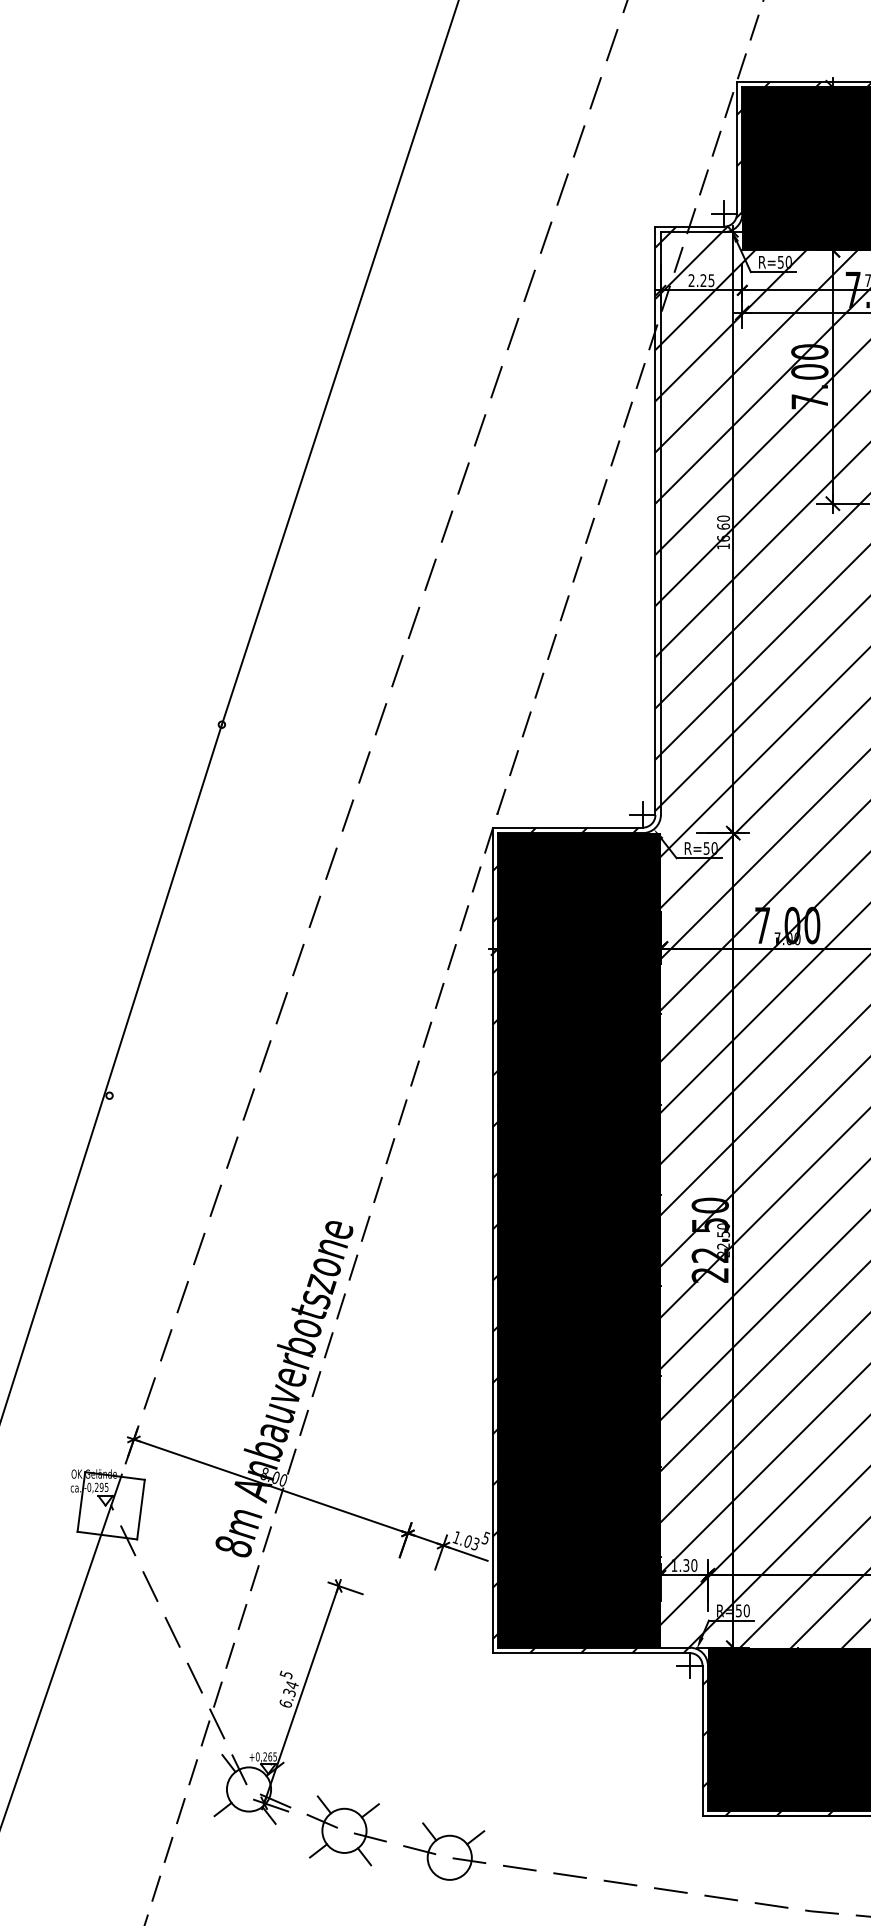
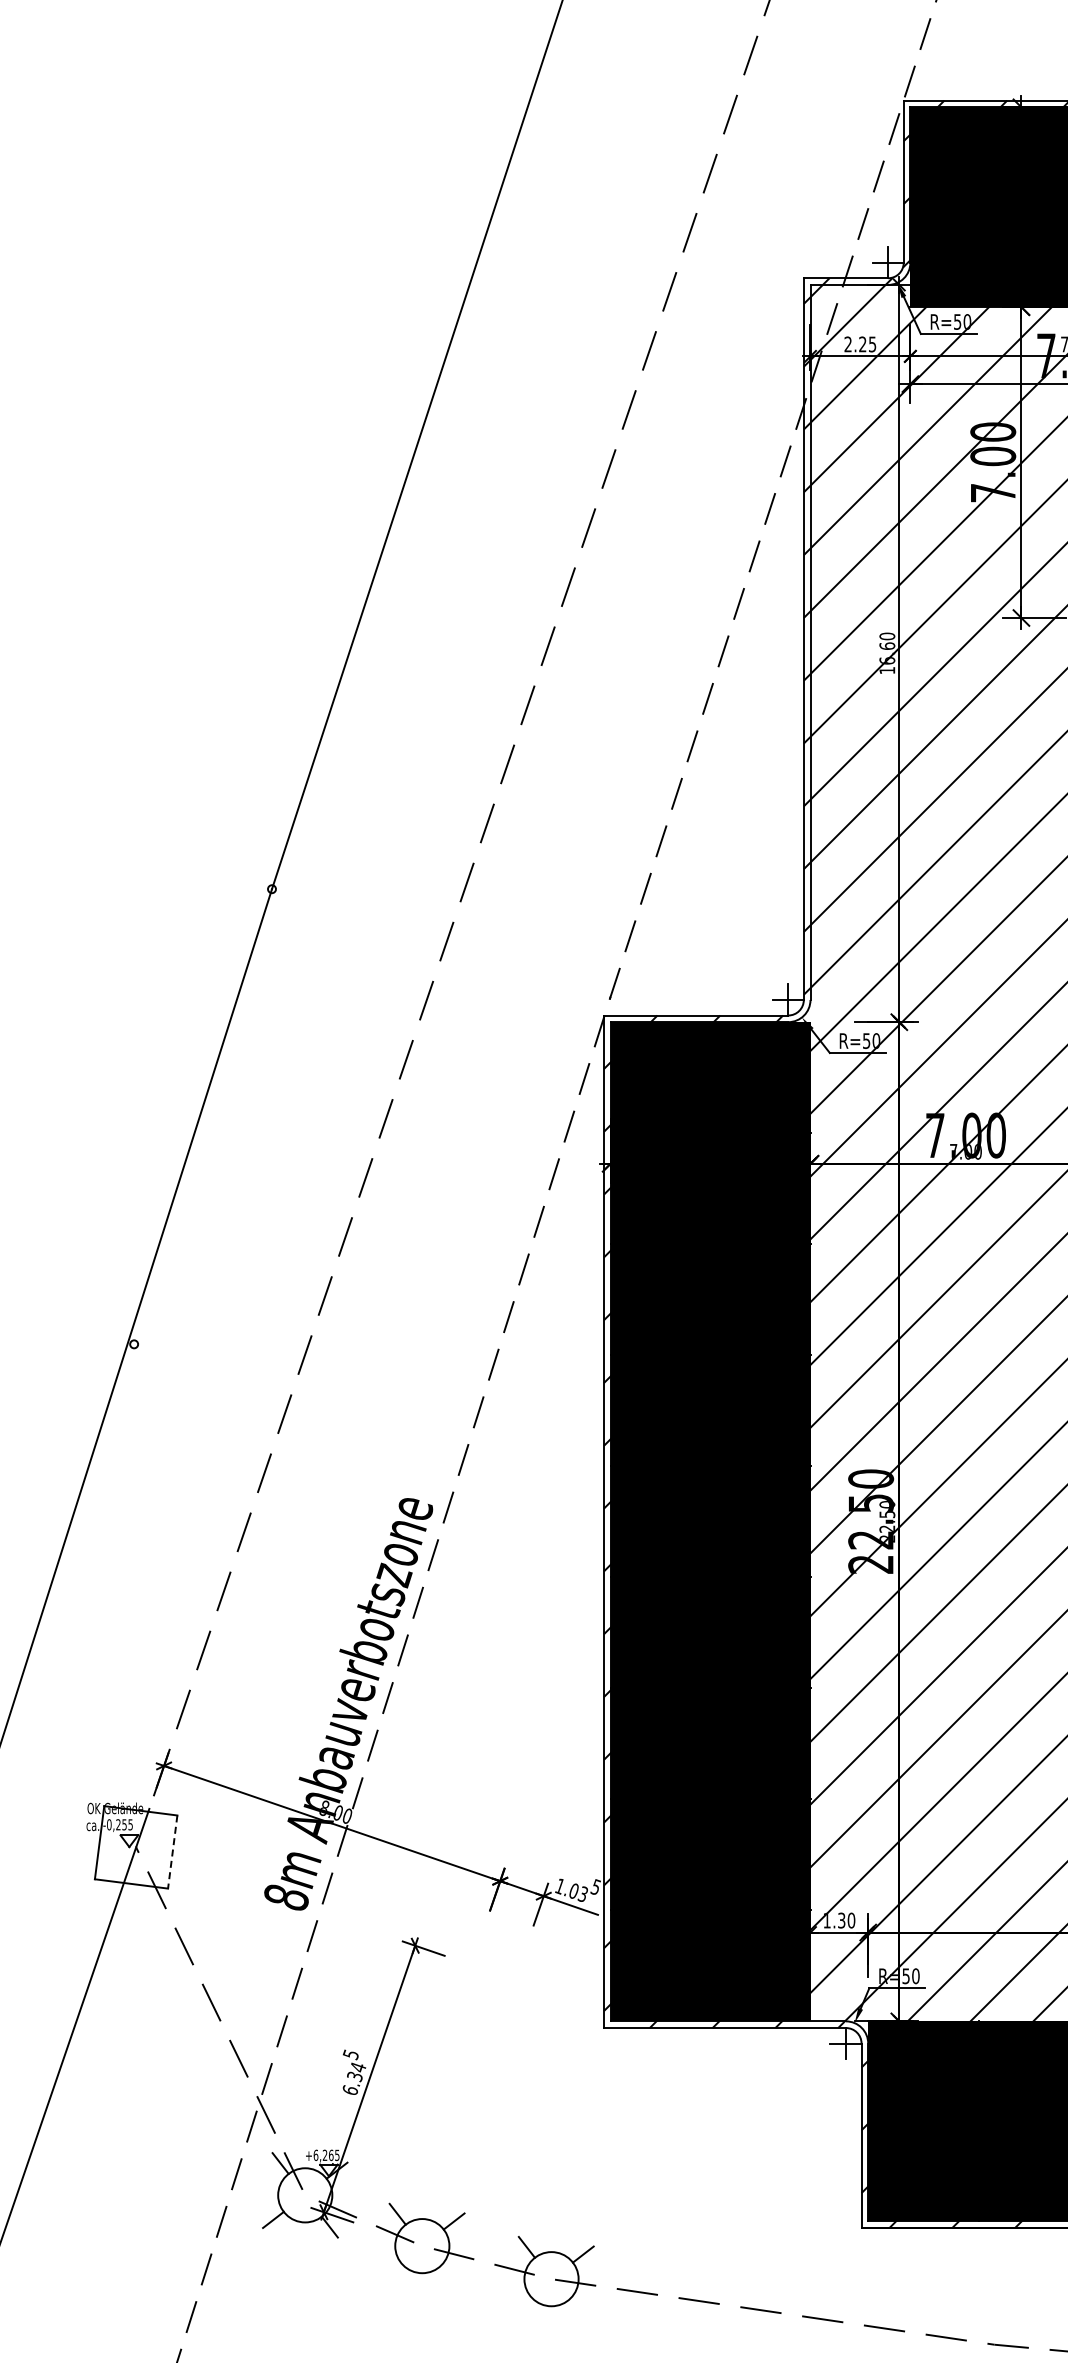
text: (101, 1487) -> (124, 1824), -0,295 -> -0,255
line: (140, 1509) -> (172, 1852), solid -> dashed
text: (258, 1756) -> (316, 2154), +0,265 -> +6,265
line: (318, 1850) -> (390, 2270), removed
line: (364, 1856) -> (446, 2277), removed

